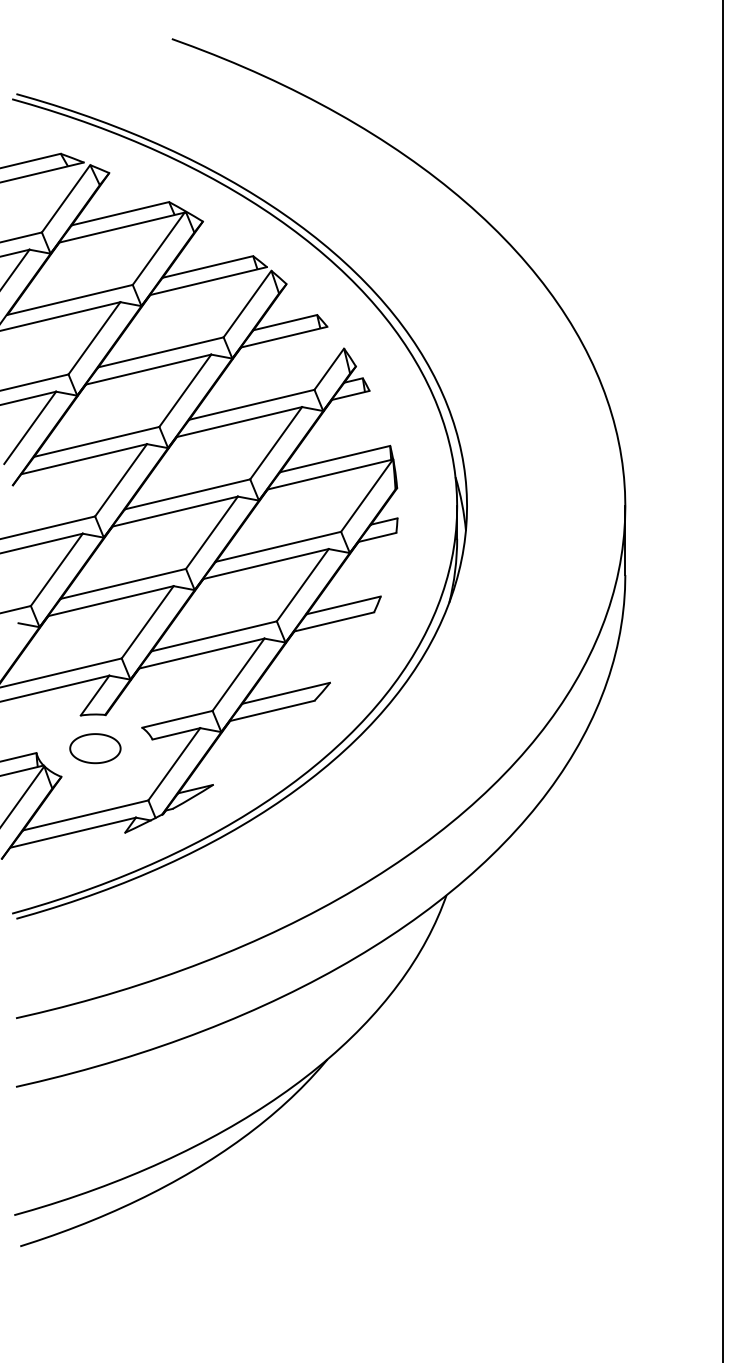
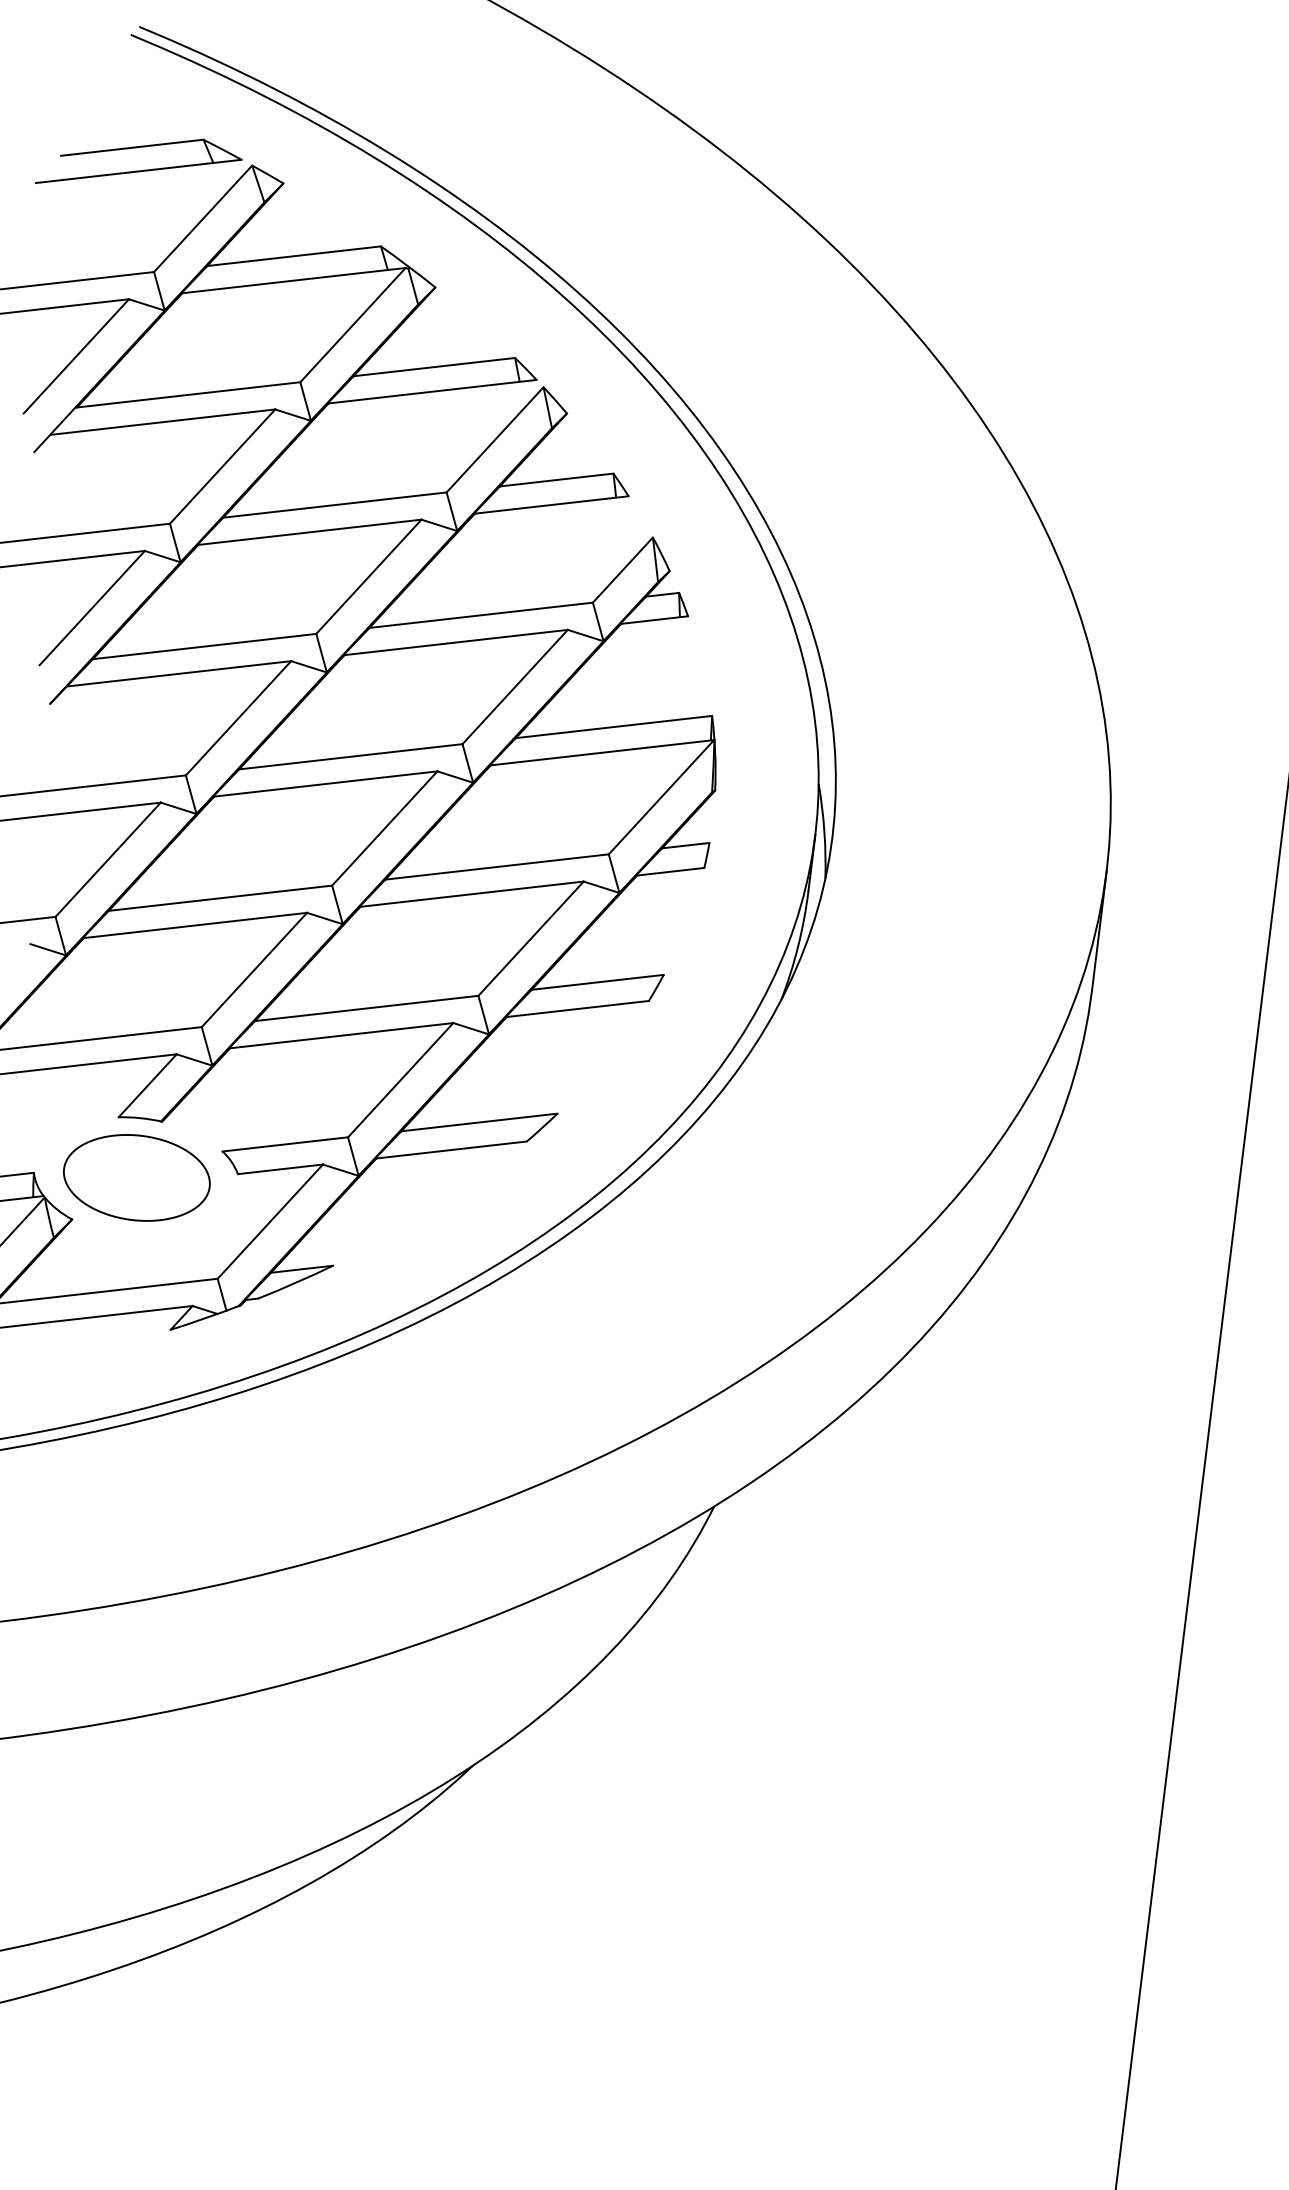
part: (95, 748) -> (137, 1177), size x1.67

